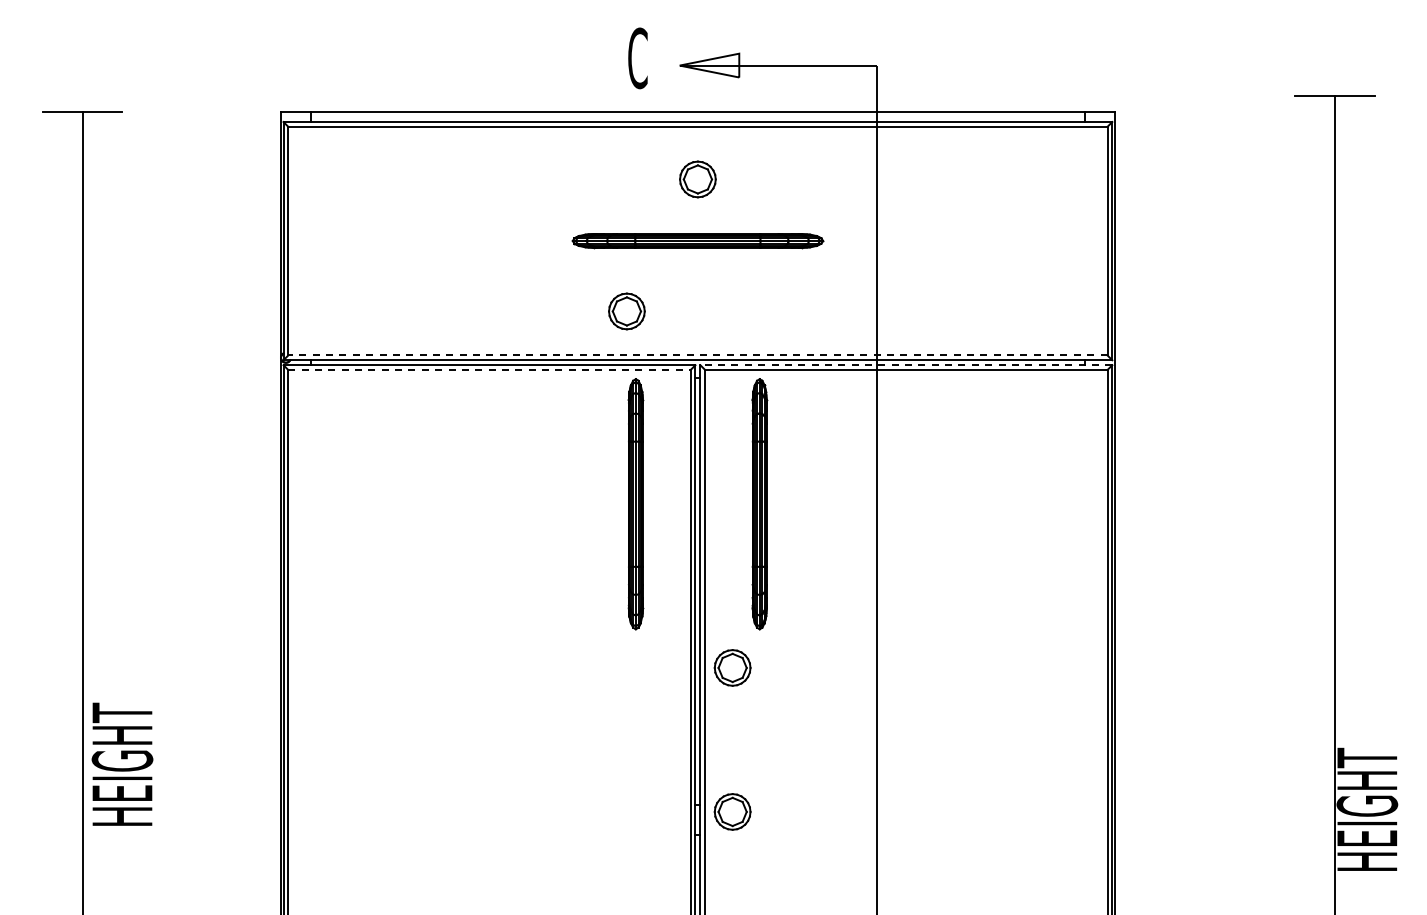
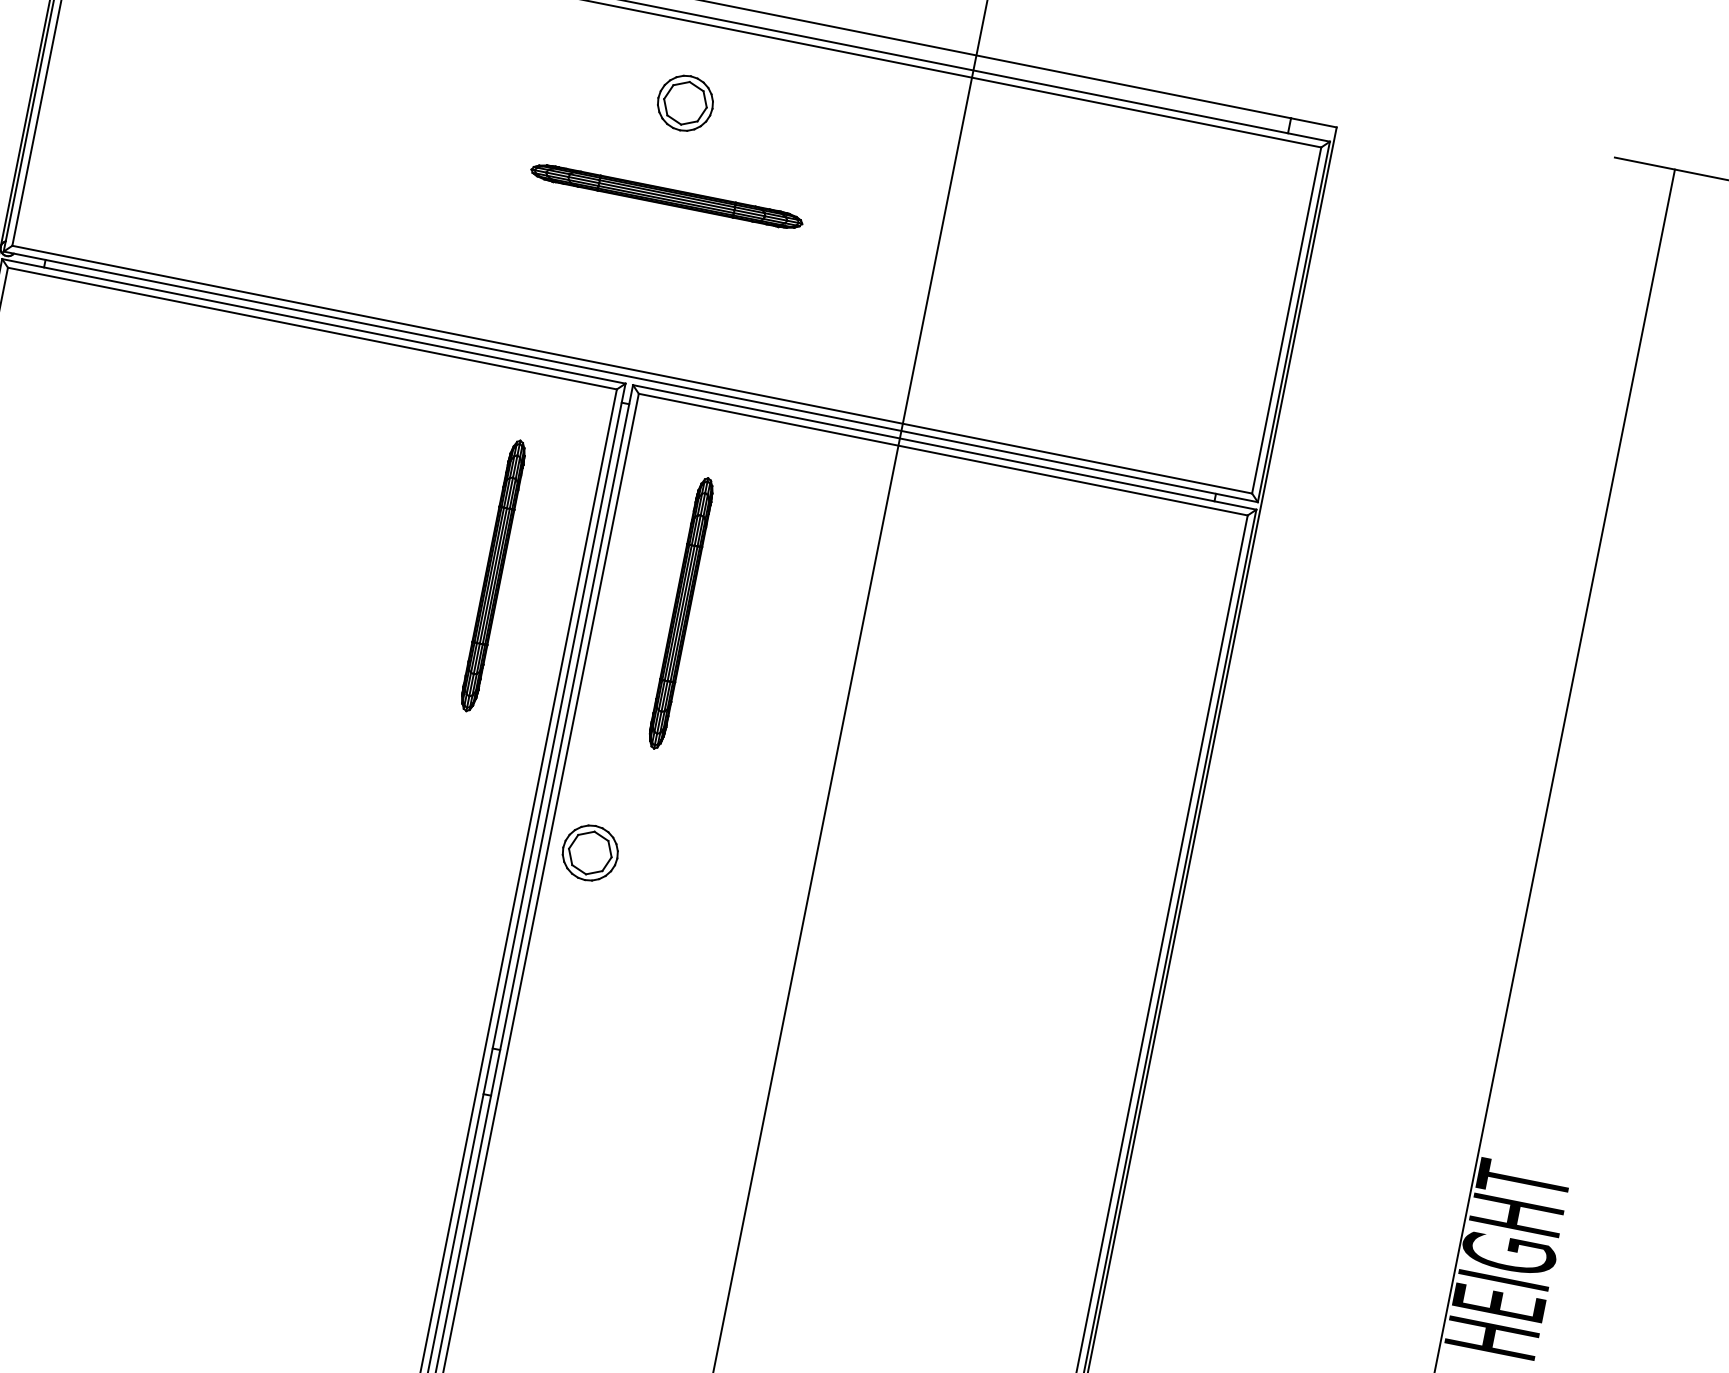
part: (697, 241) -> (666, 197), size x0.71
part: (626, 311) -> (537, 281), removed
line: (697, 355) -> (631, 369), dashed -> solid
line: (906, 365) -> (944, 447), dashed -> solid
line: (489, 369) -> (312, 327), dashed -> solid
part: (635, 503) -> (493, 574), size x0.71
part: (760, 503) -> (682, 612), size x0.71
part: (732, 811) -> (546, 1070), removed

